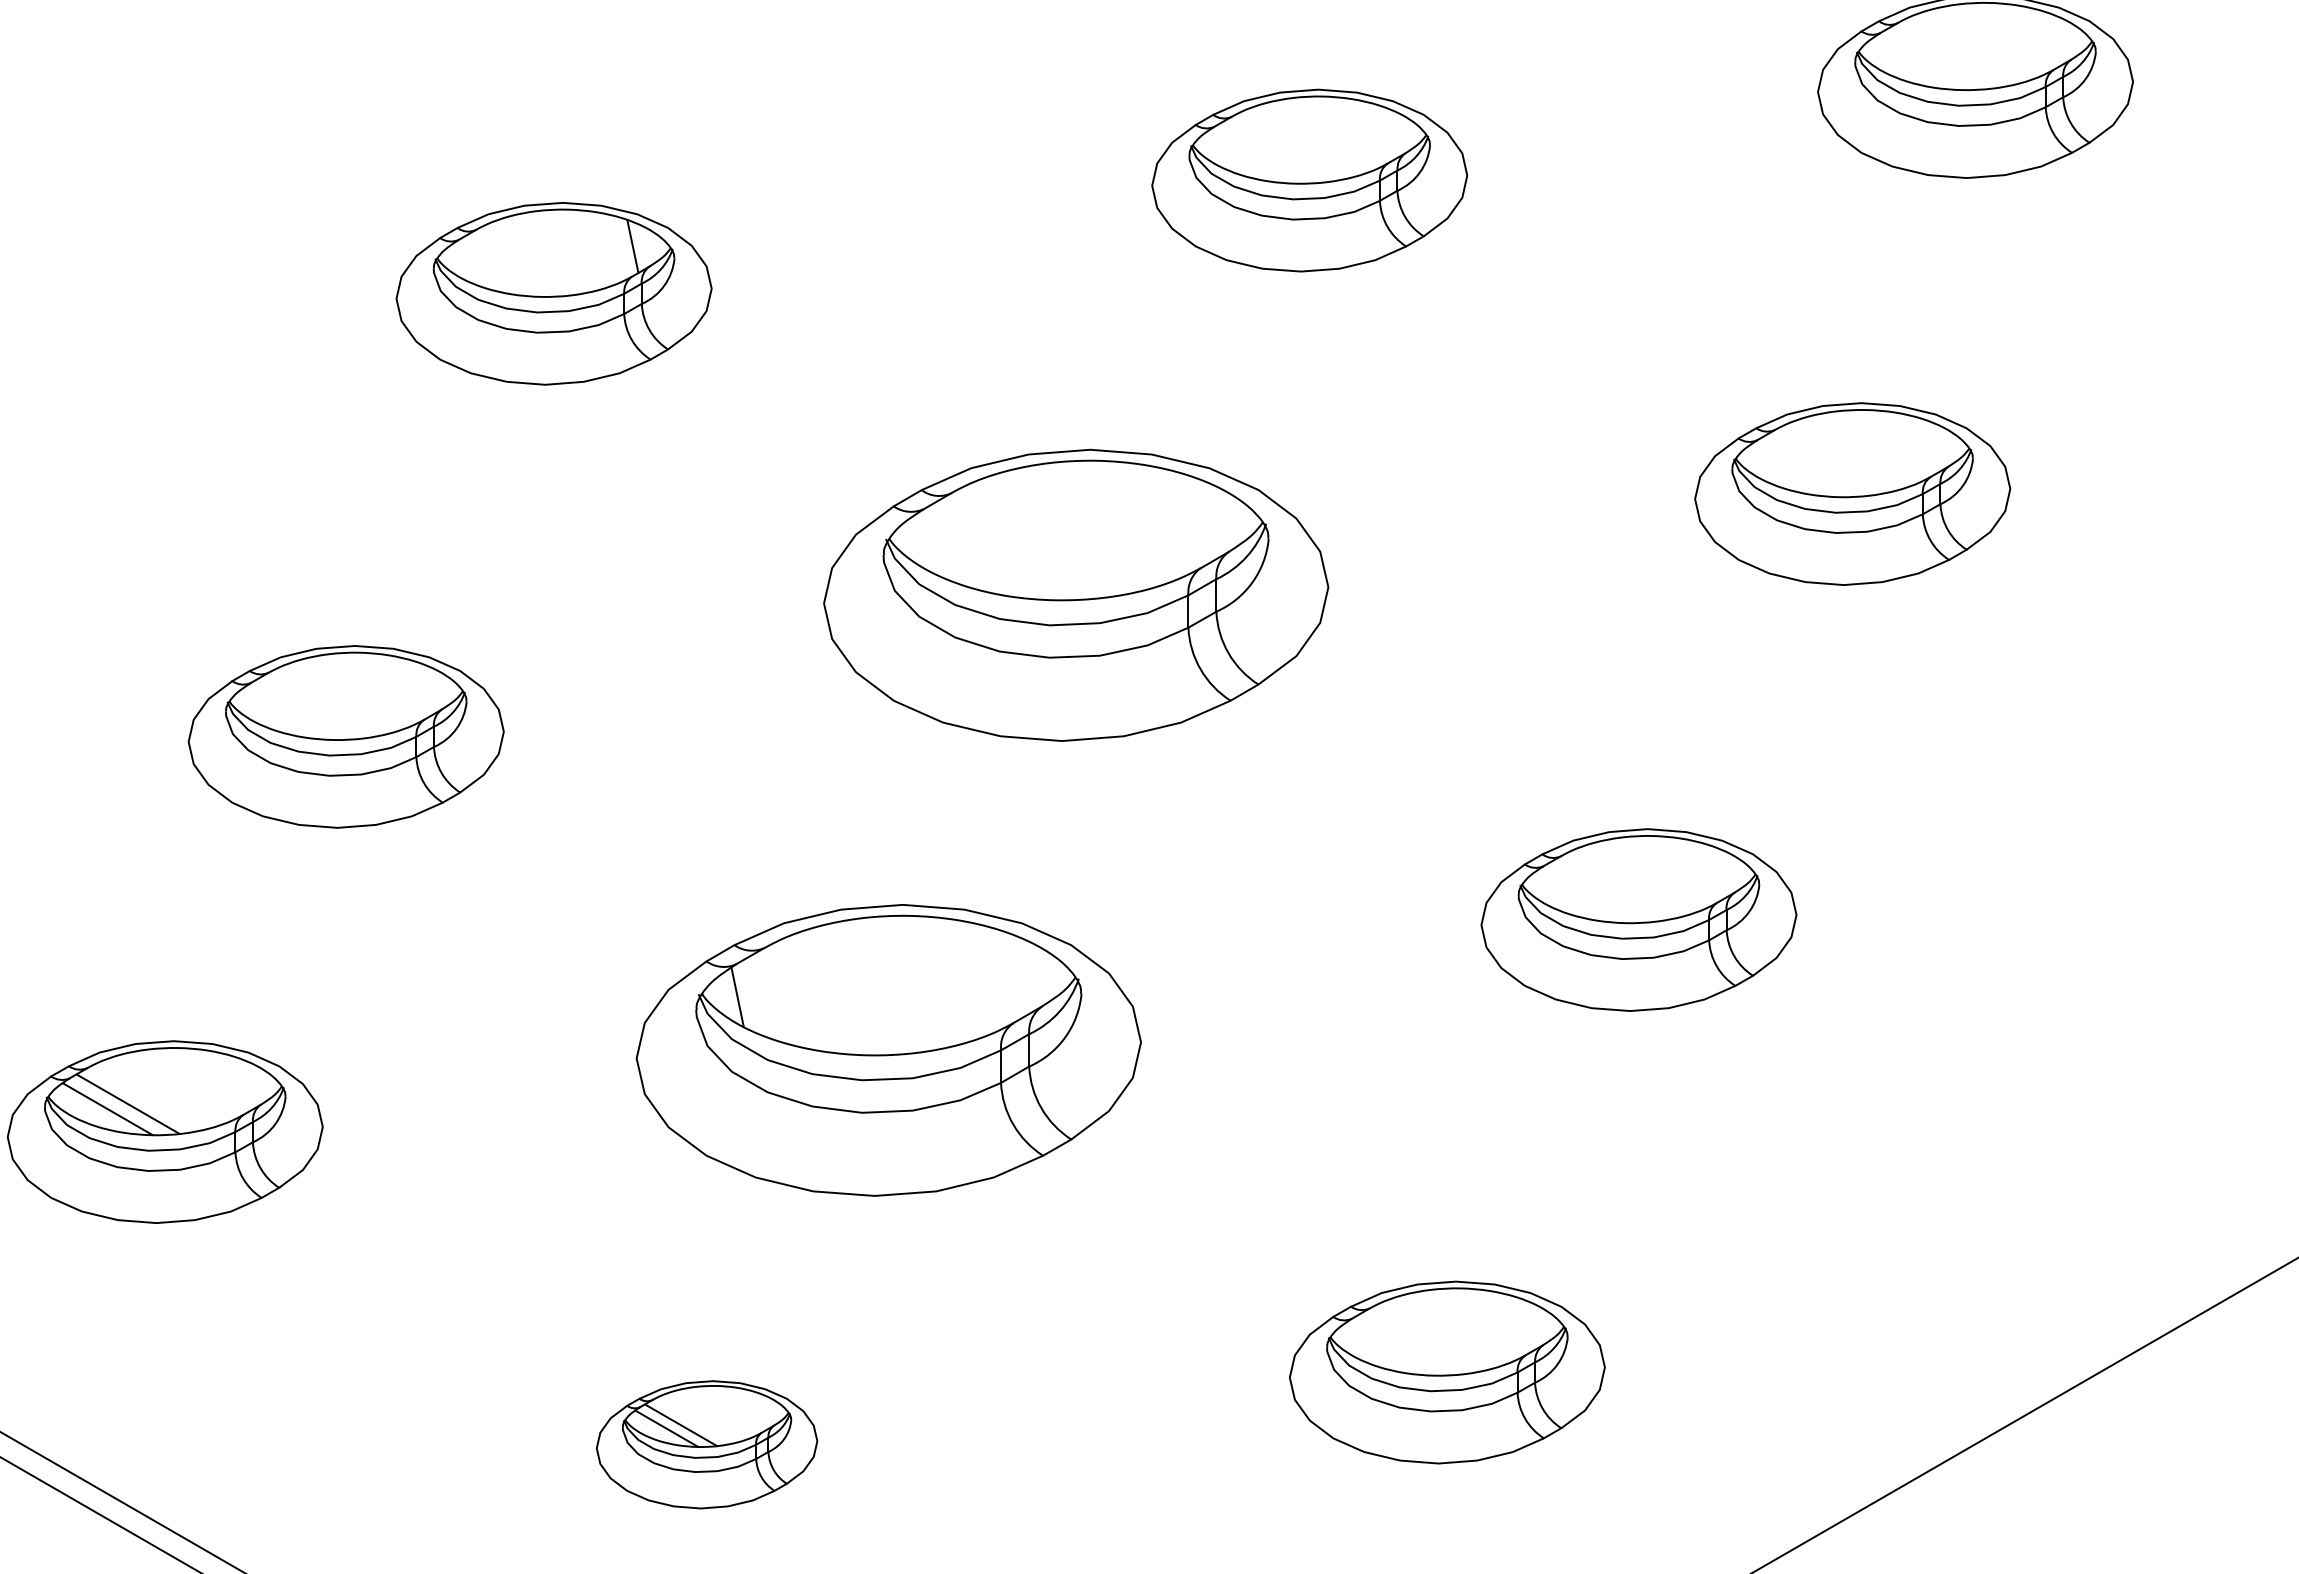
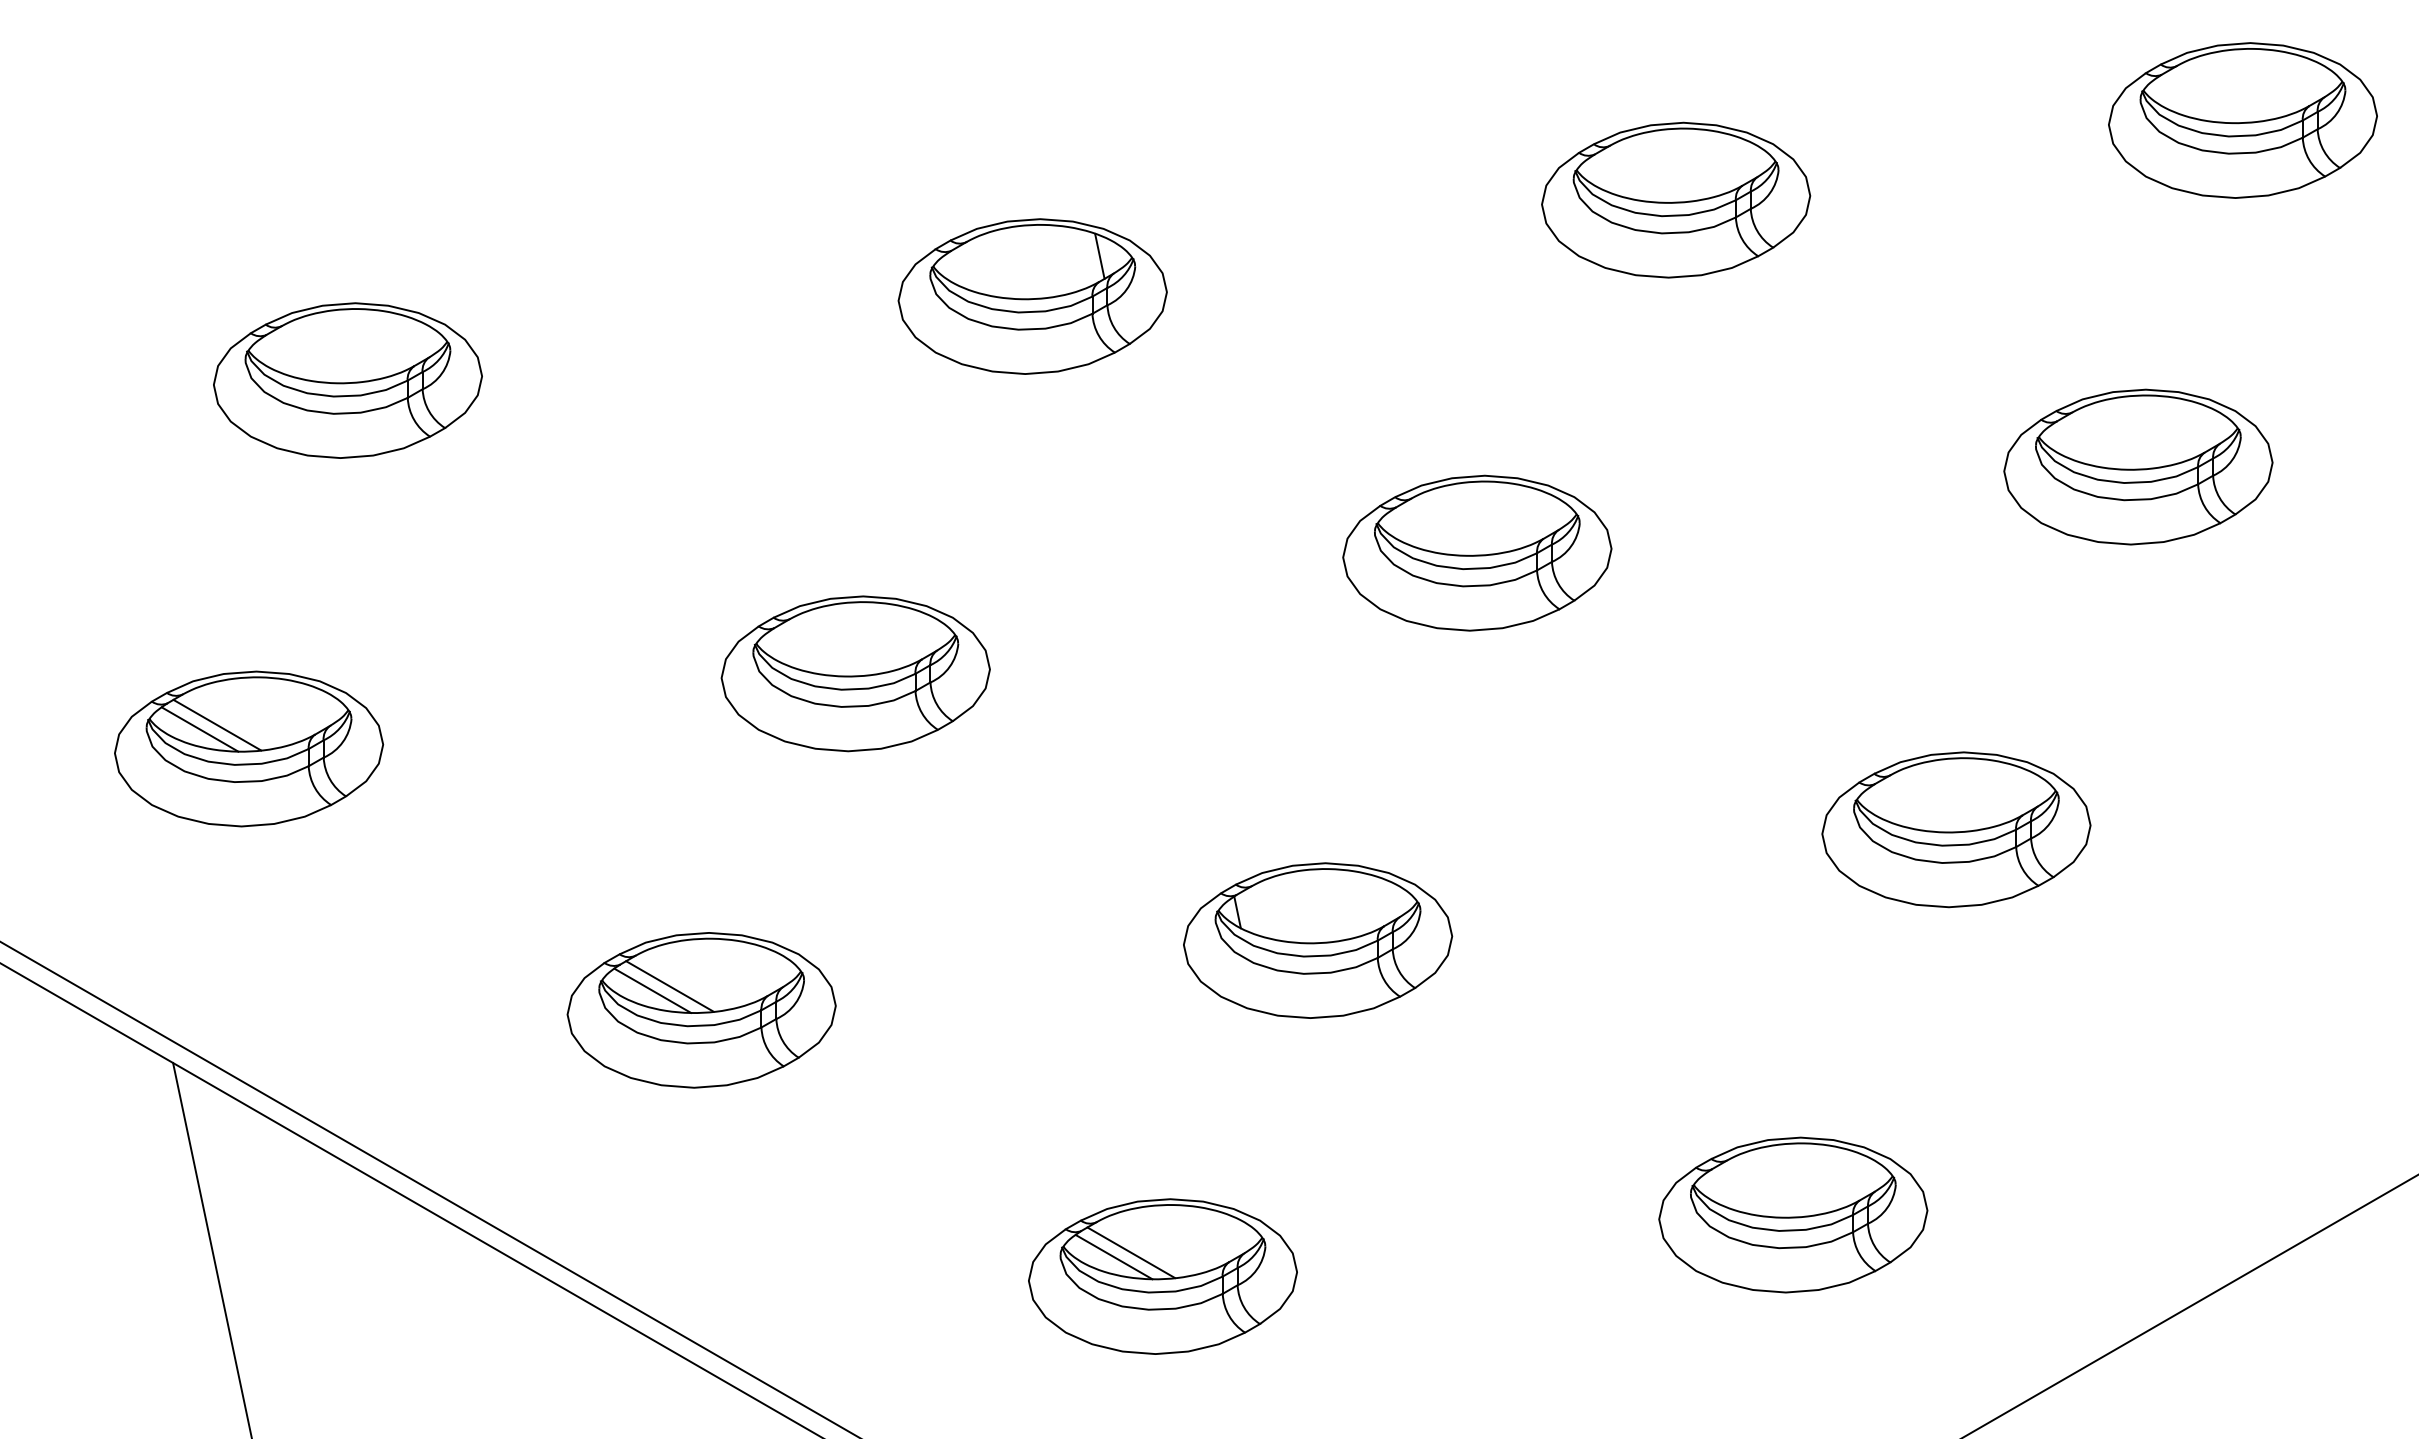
part: (1076, 594) -> (1477, 552), size x0.62
part: (889, 1050) -> (1318, 940), size x0.62
part: (706, 1444) -> (1162, 1276), size x1.43

